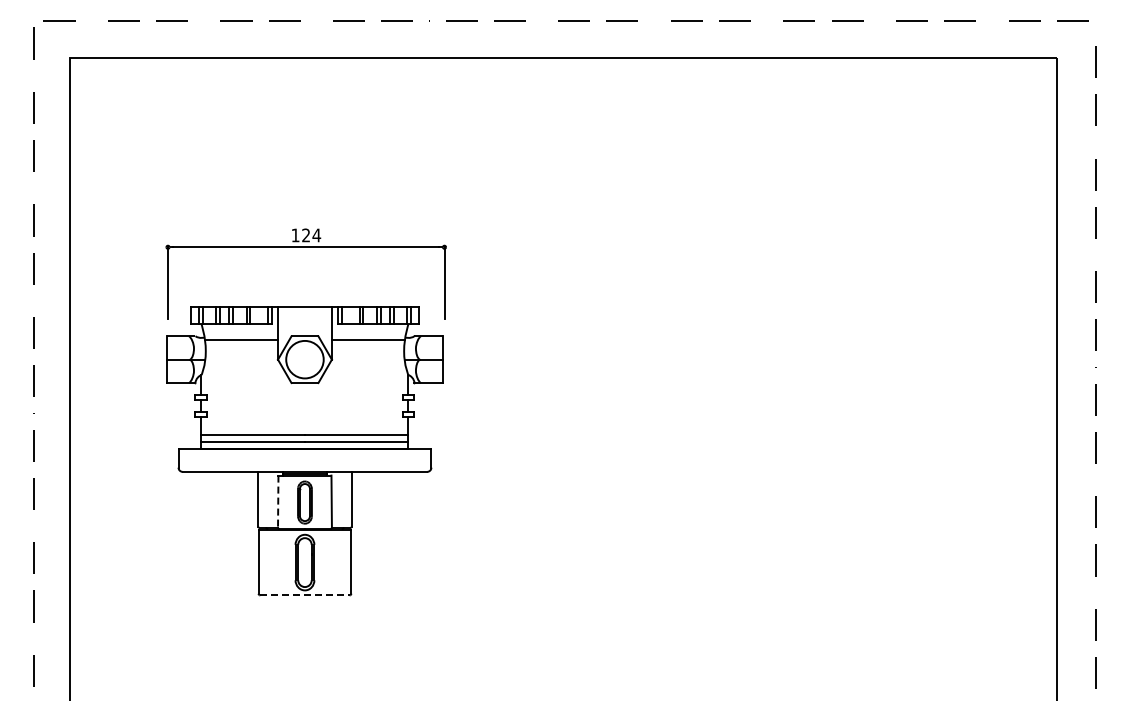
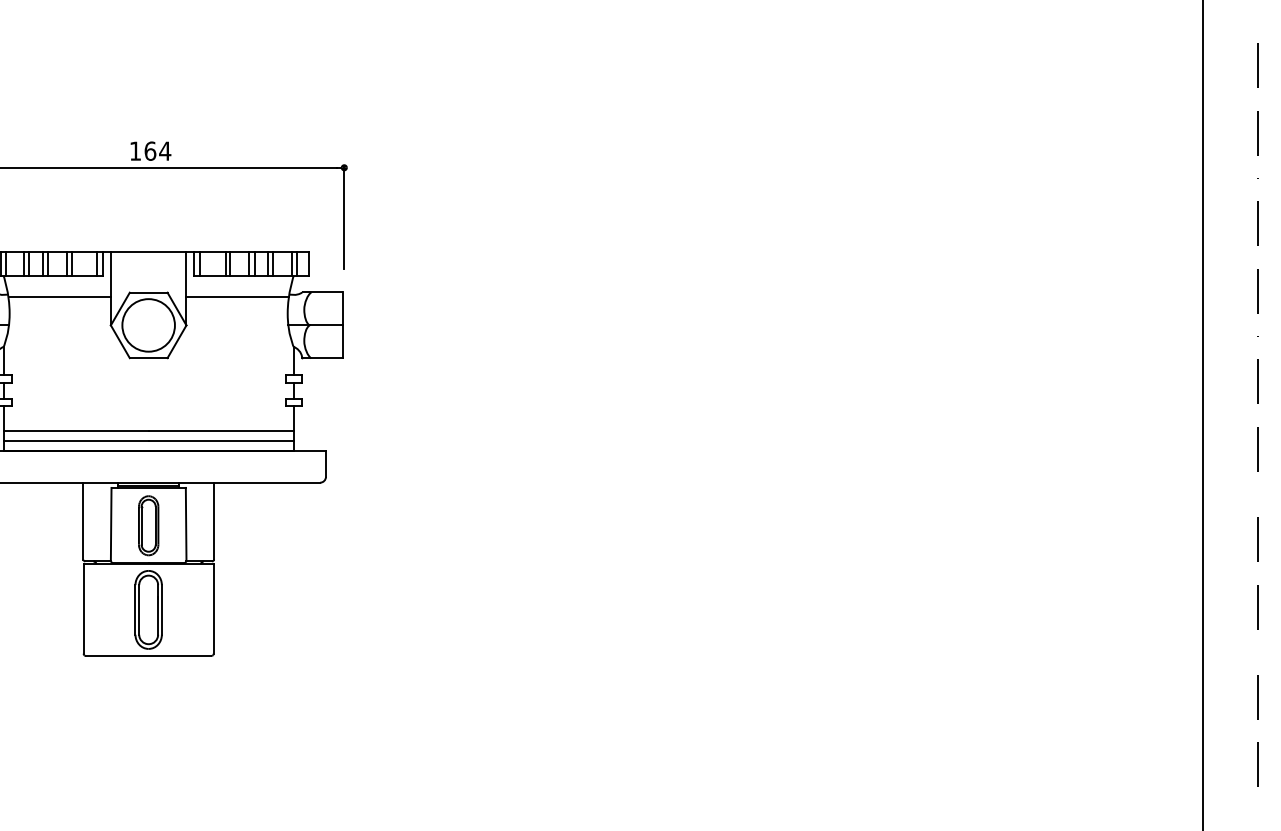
text: (306, 235) -> (150, 151), 124 -> 164
line: (278, 501) -> (111, 524), dashed -> solid
line: (305, 595) -> (149, 656), dashed -> solid

